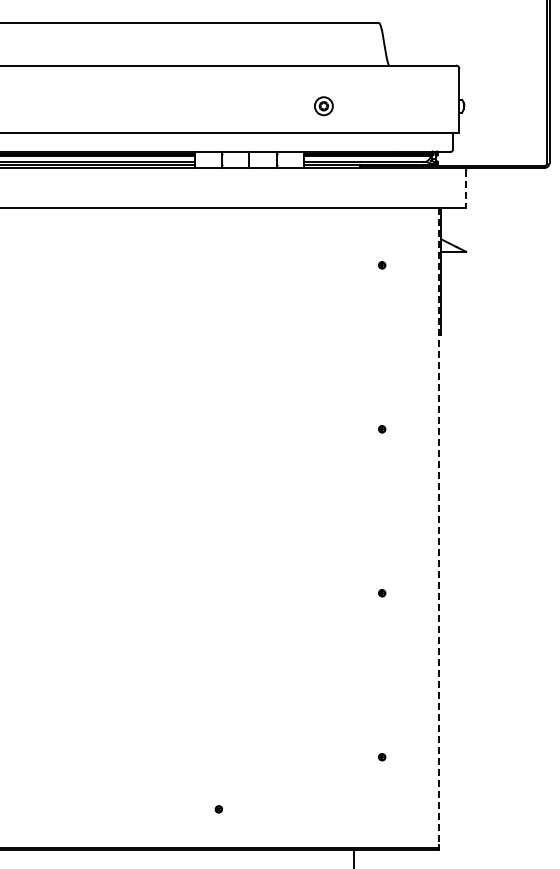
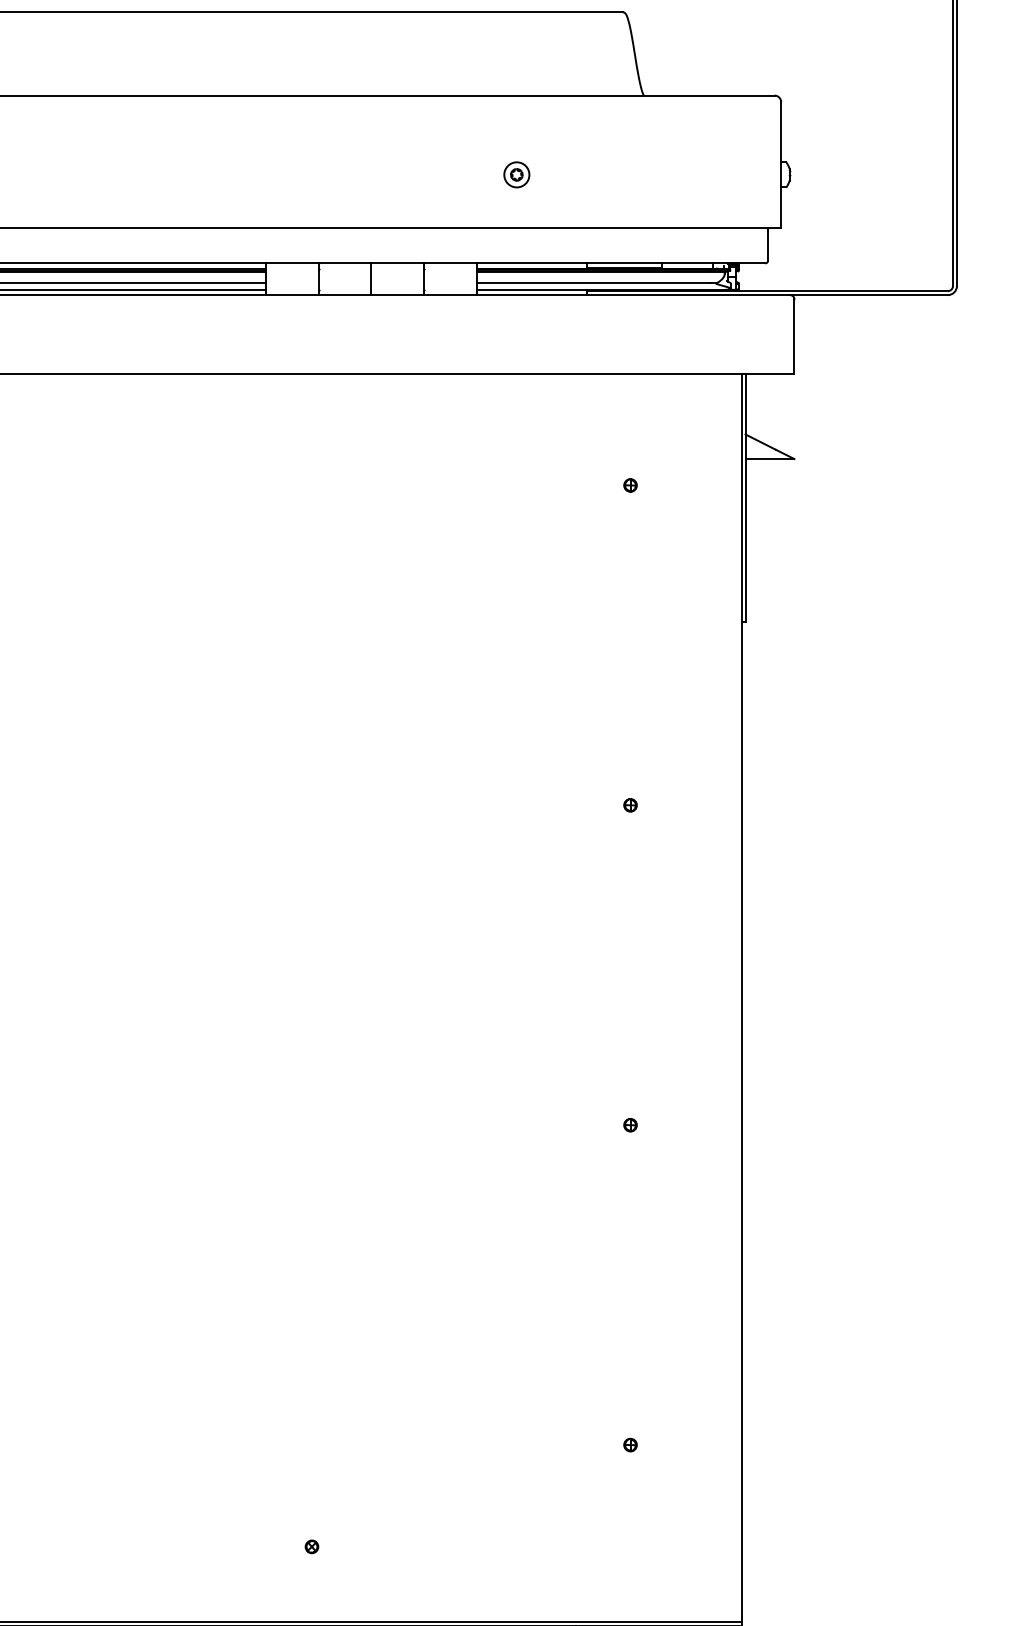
part: (323, 105) -> (516, 173), size x0.71
line: (466, 189) -> (795, 337), dashed -> solid
line: (439, 527) -> (742, 996), dashed -> solid

